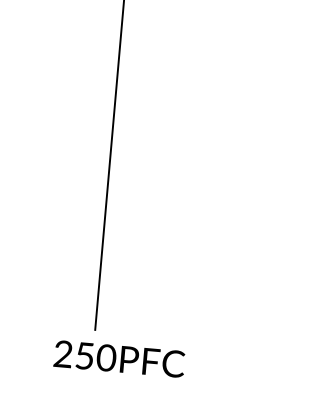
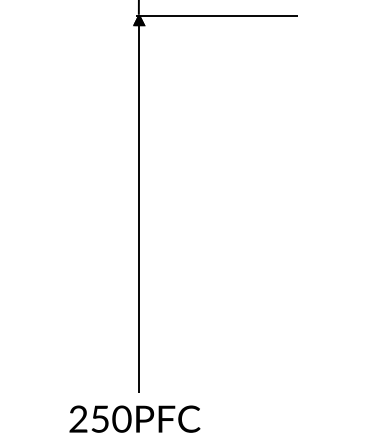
text: (119, 358) -> (134, 418), moved

